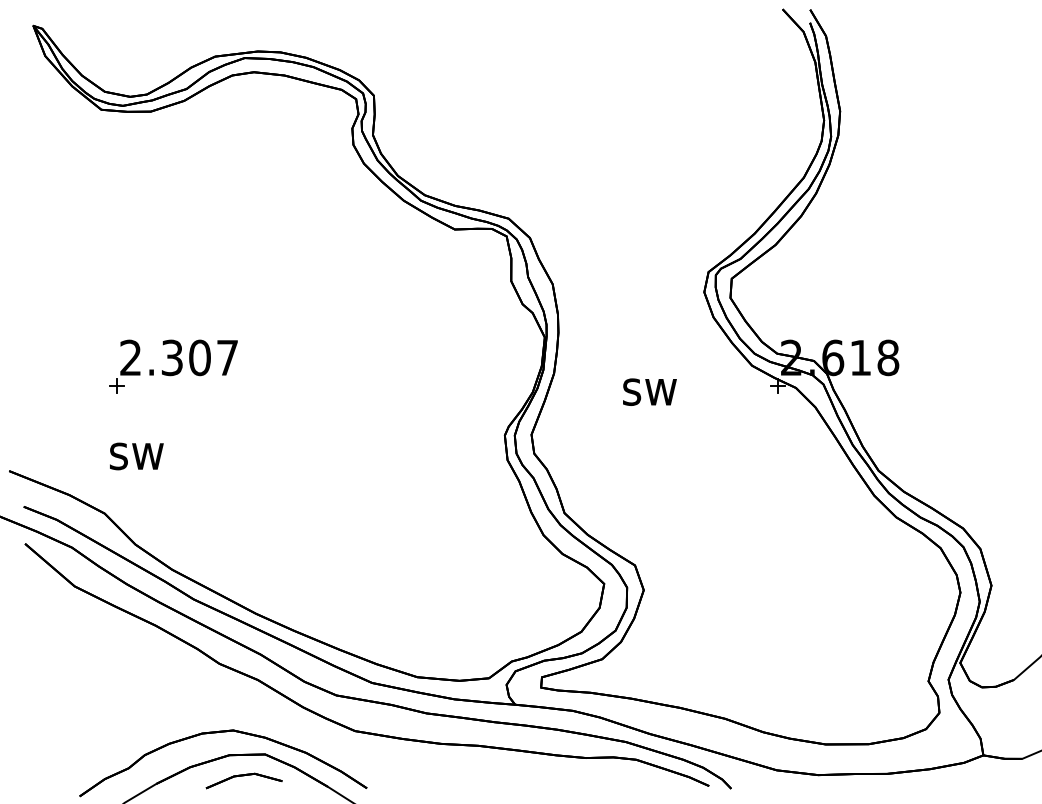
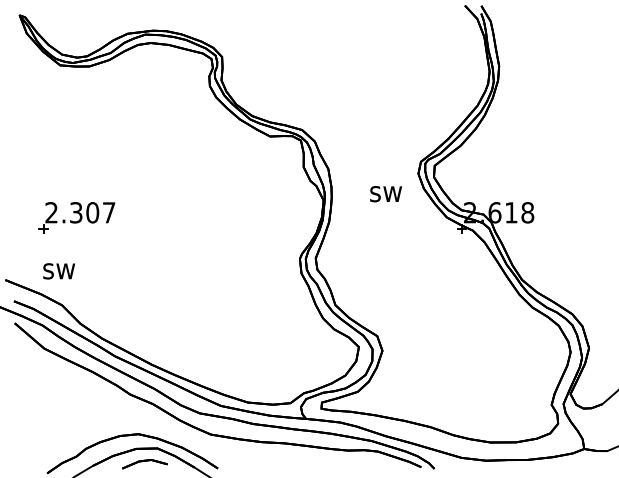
part: (172, 365) -> (76, 217), moved
text: (648, 392) -> (385, 194), moved
text: (137, 456) -> (59, 271), moved

